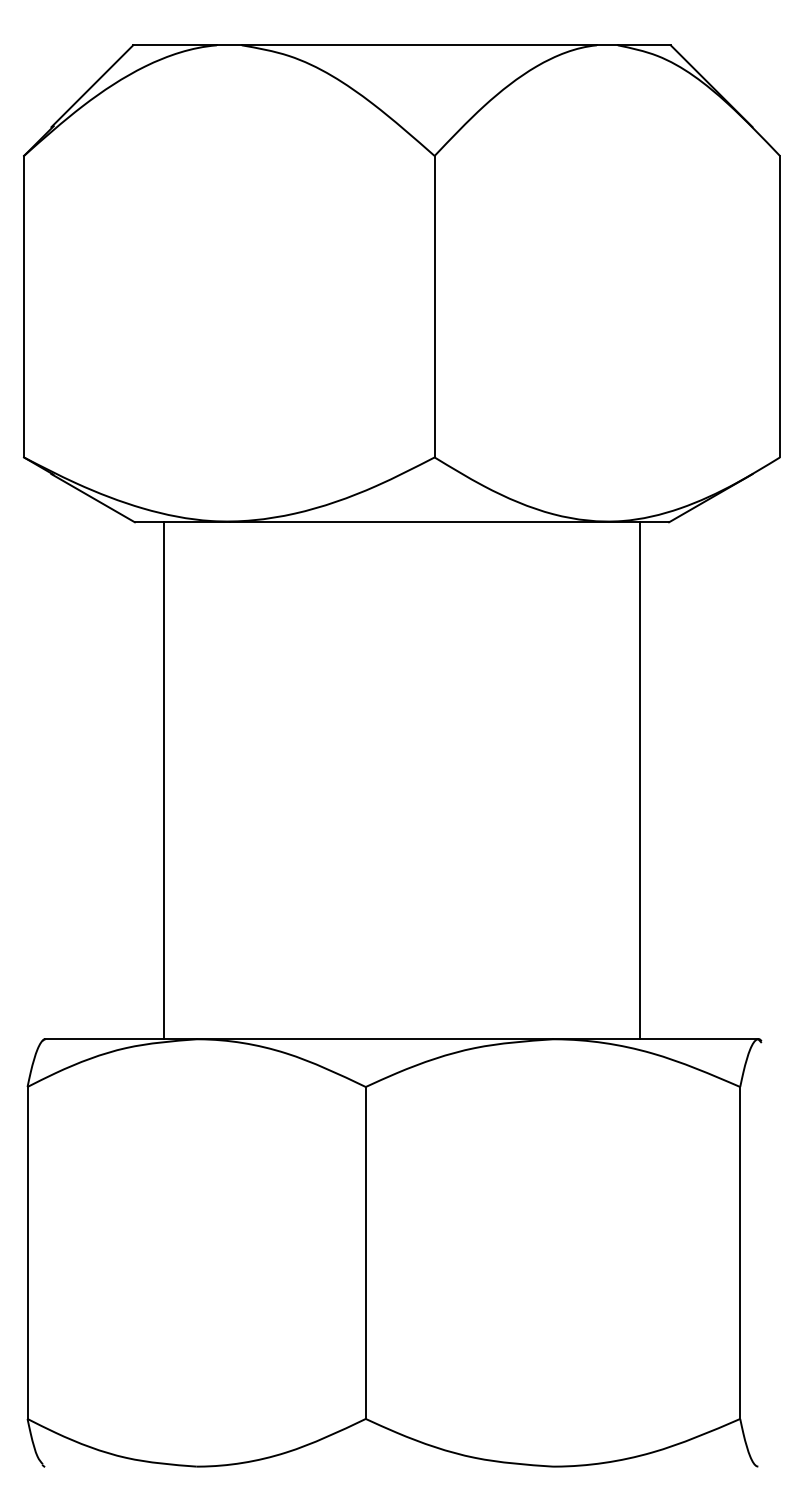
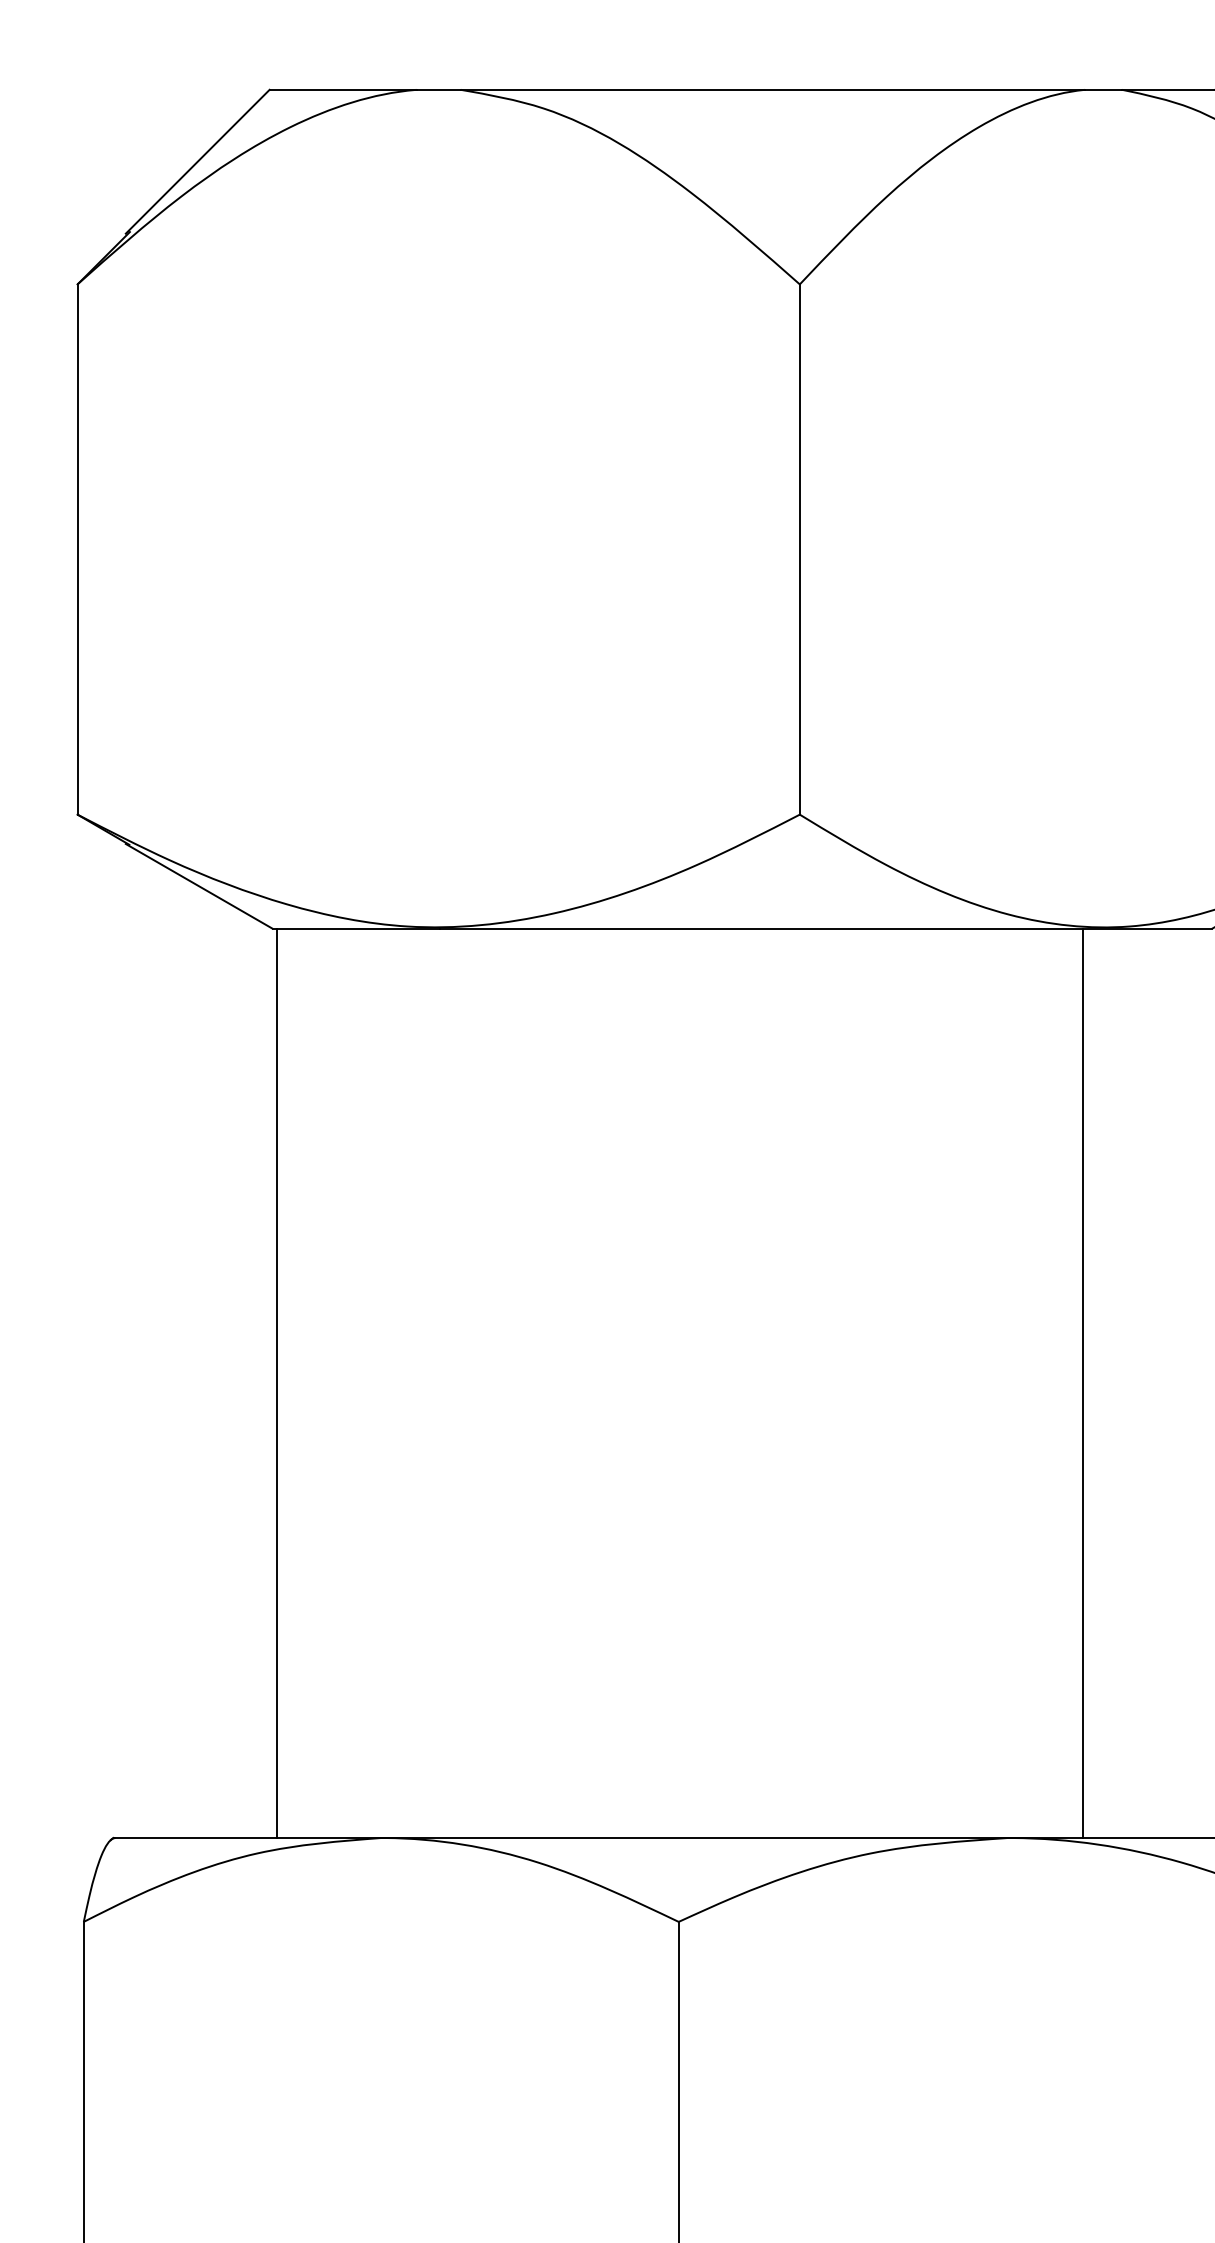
line: (164, 780) -> (277, 1382), moved
line: (639, 780) -> (1082, 1382), moved

